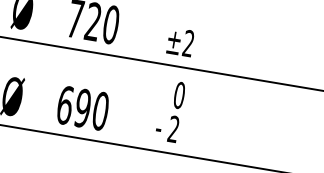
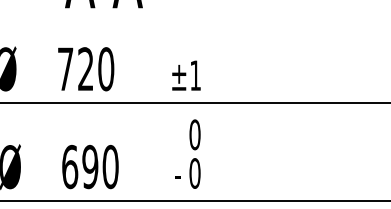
text: (188, 43) -> (195, 75), ±2 -> ±1
text: (173, 129) -> (194, 173), 2 -> 0

